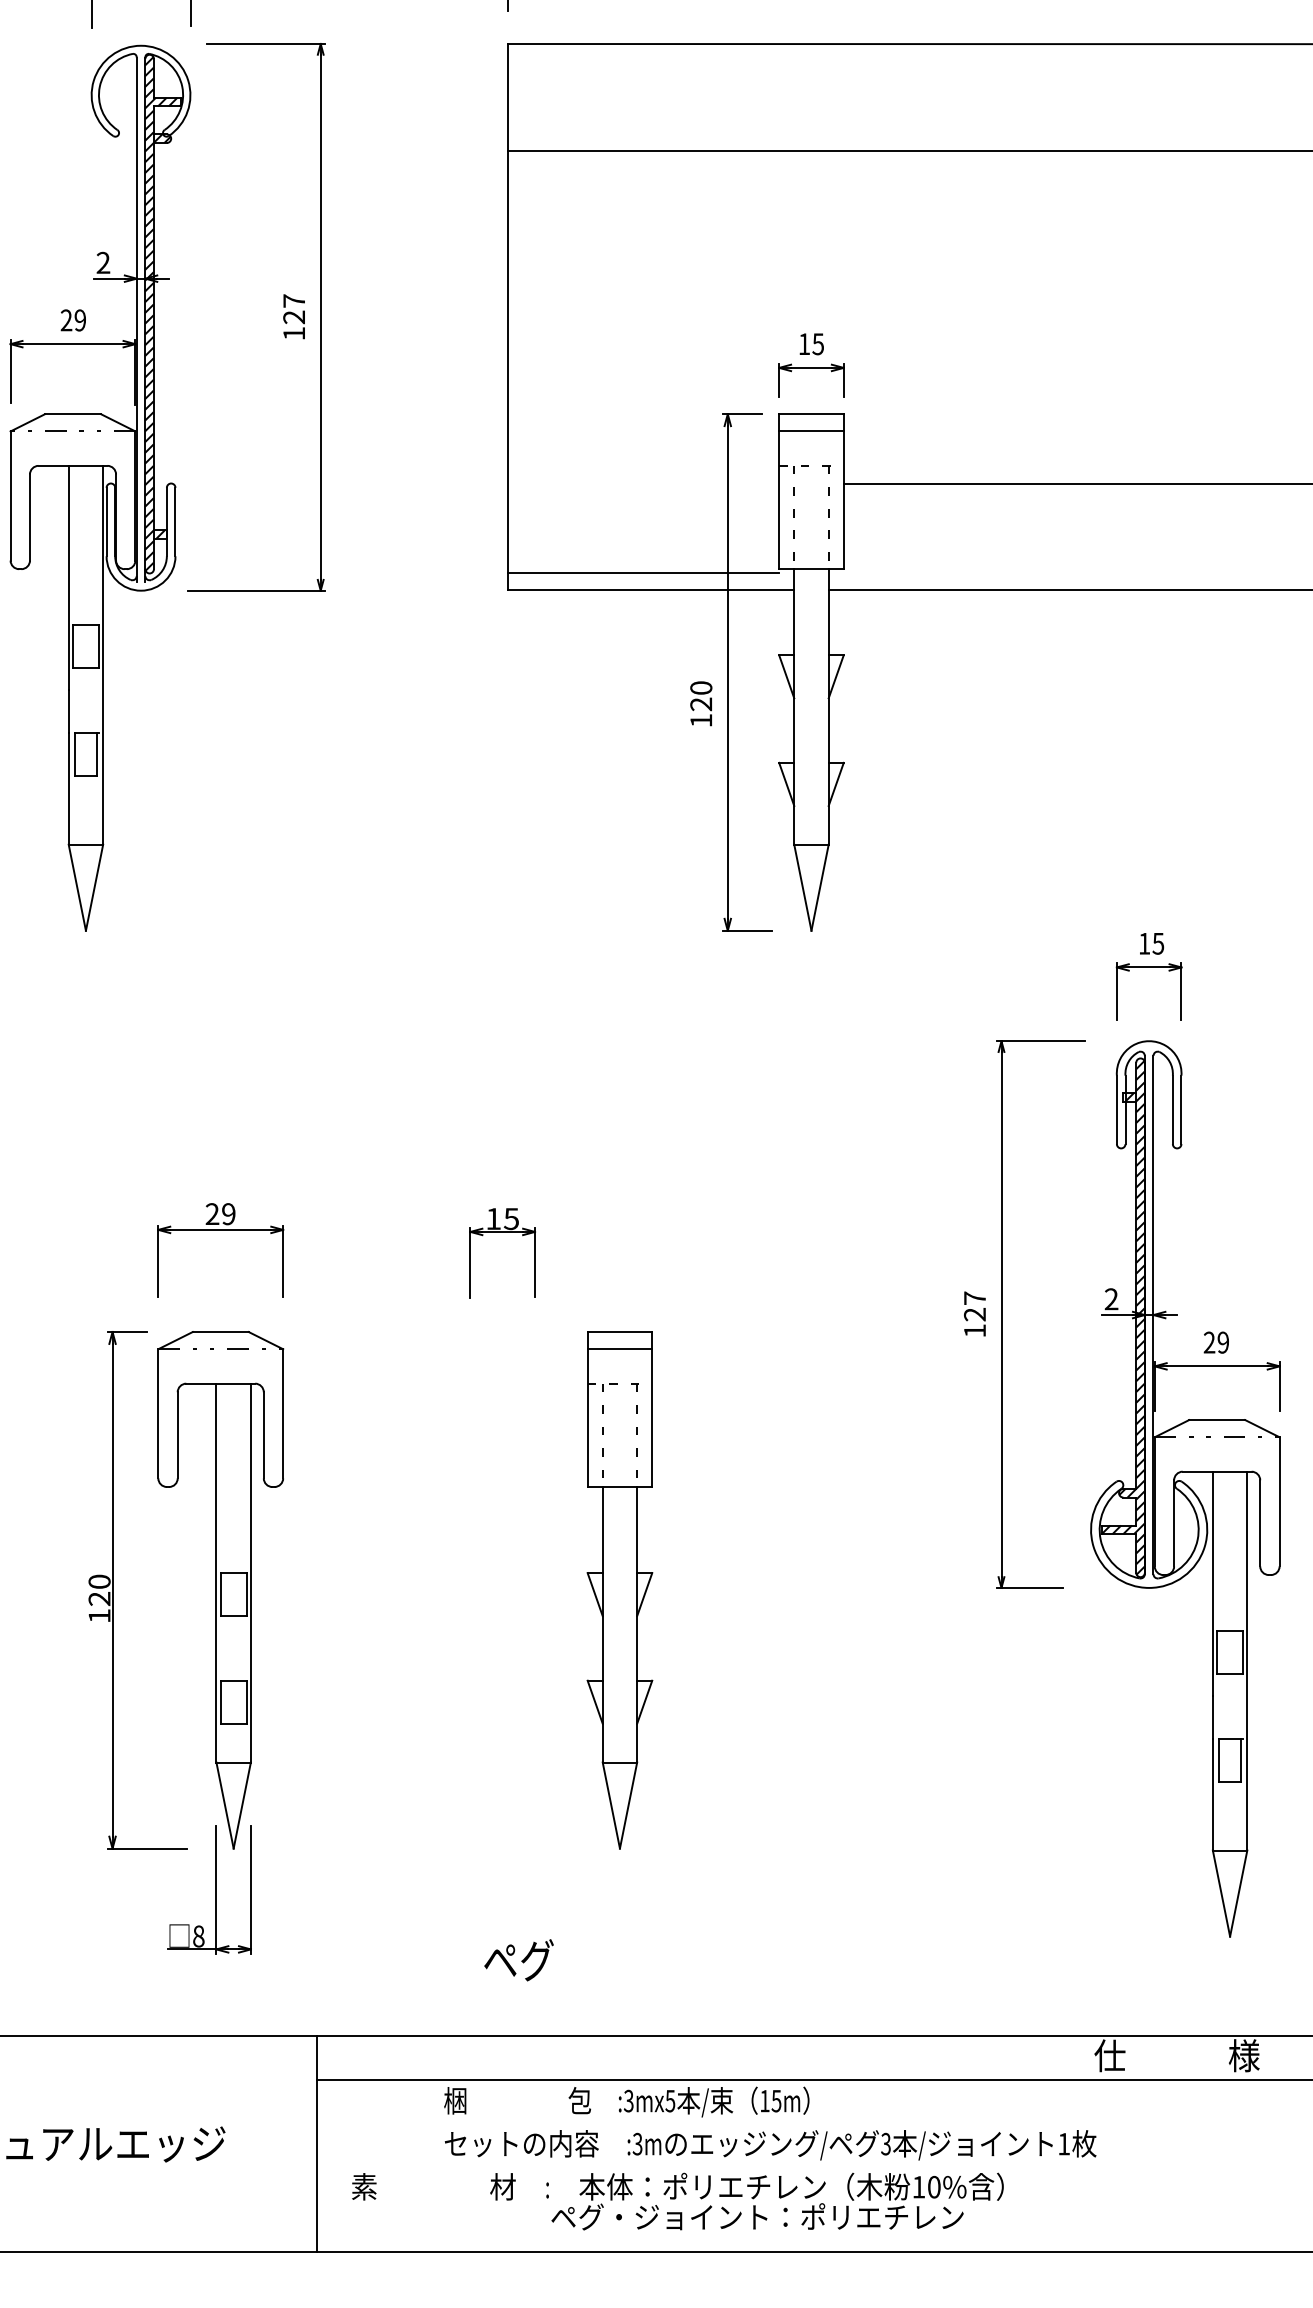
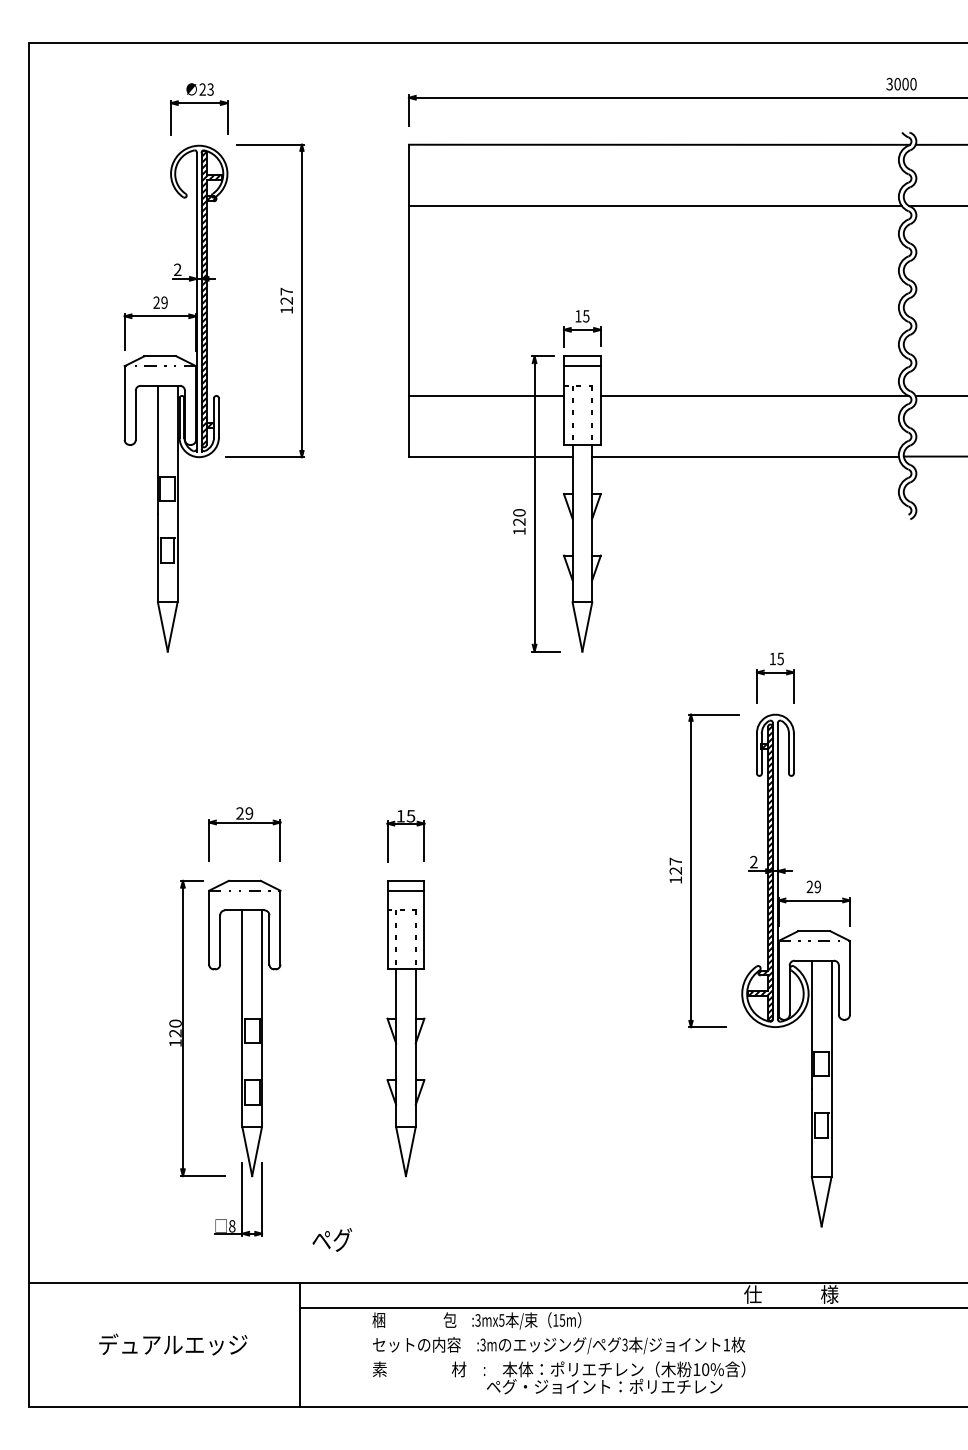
line: (641, 573) -> (485, 396), moved
part: (619, 1590) -> (405, 1028), moved
text: (517, 1959) -> (331, 1239), moved
text: (678, 2200) -> (559, 1377), moved

